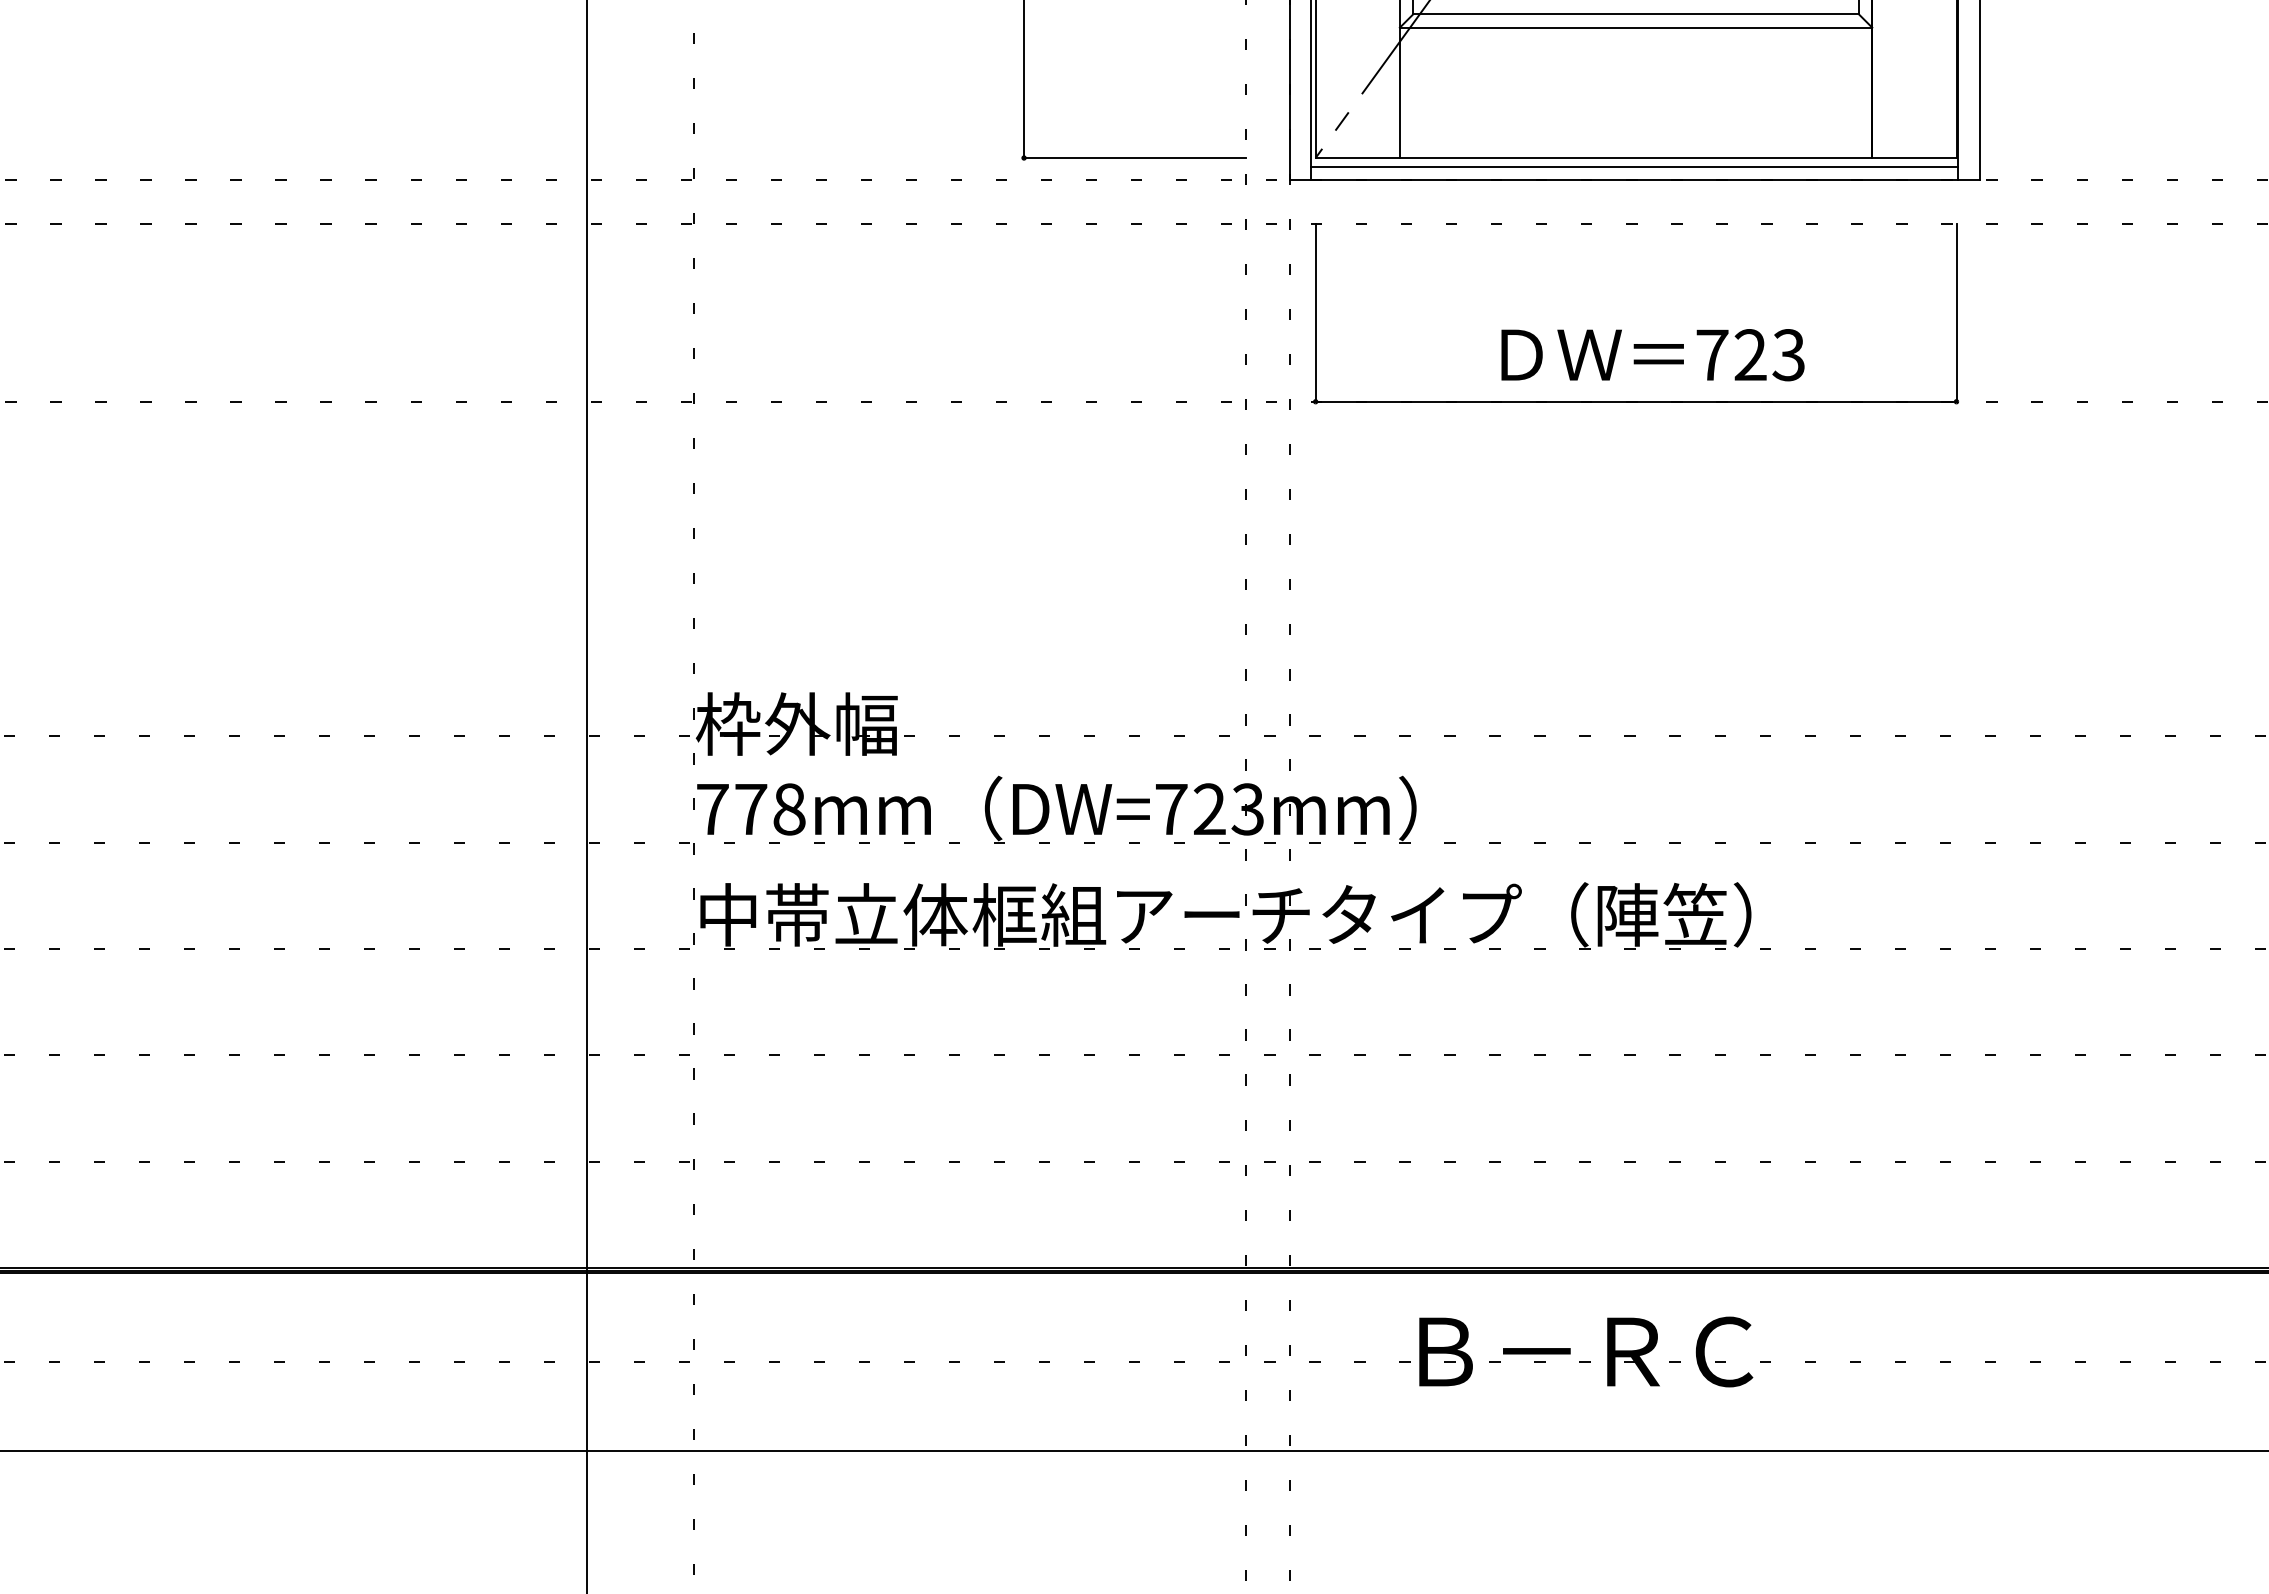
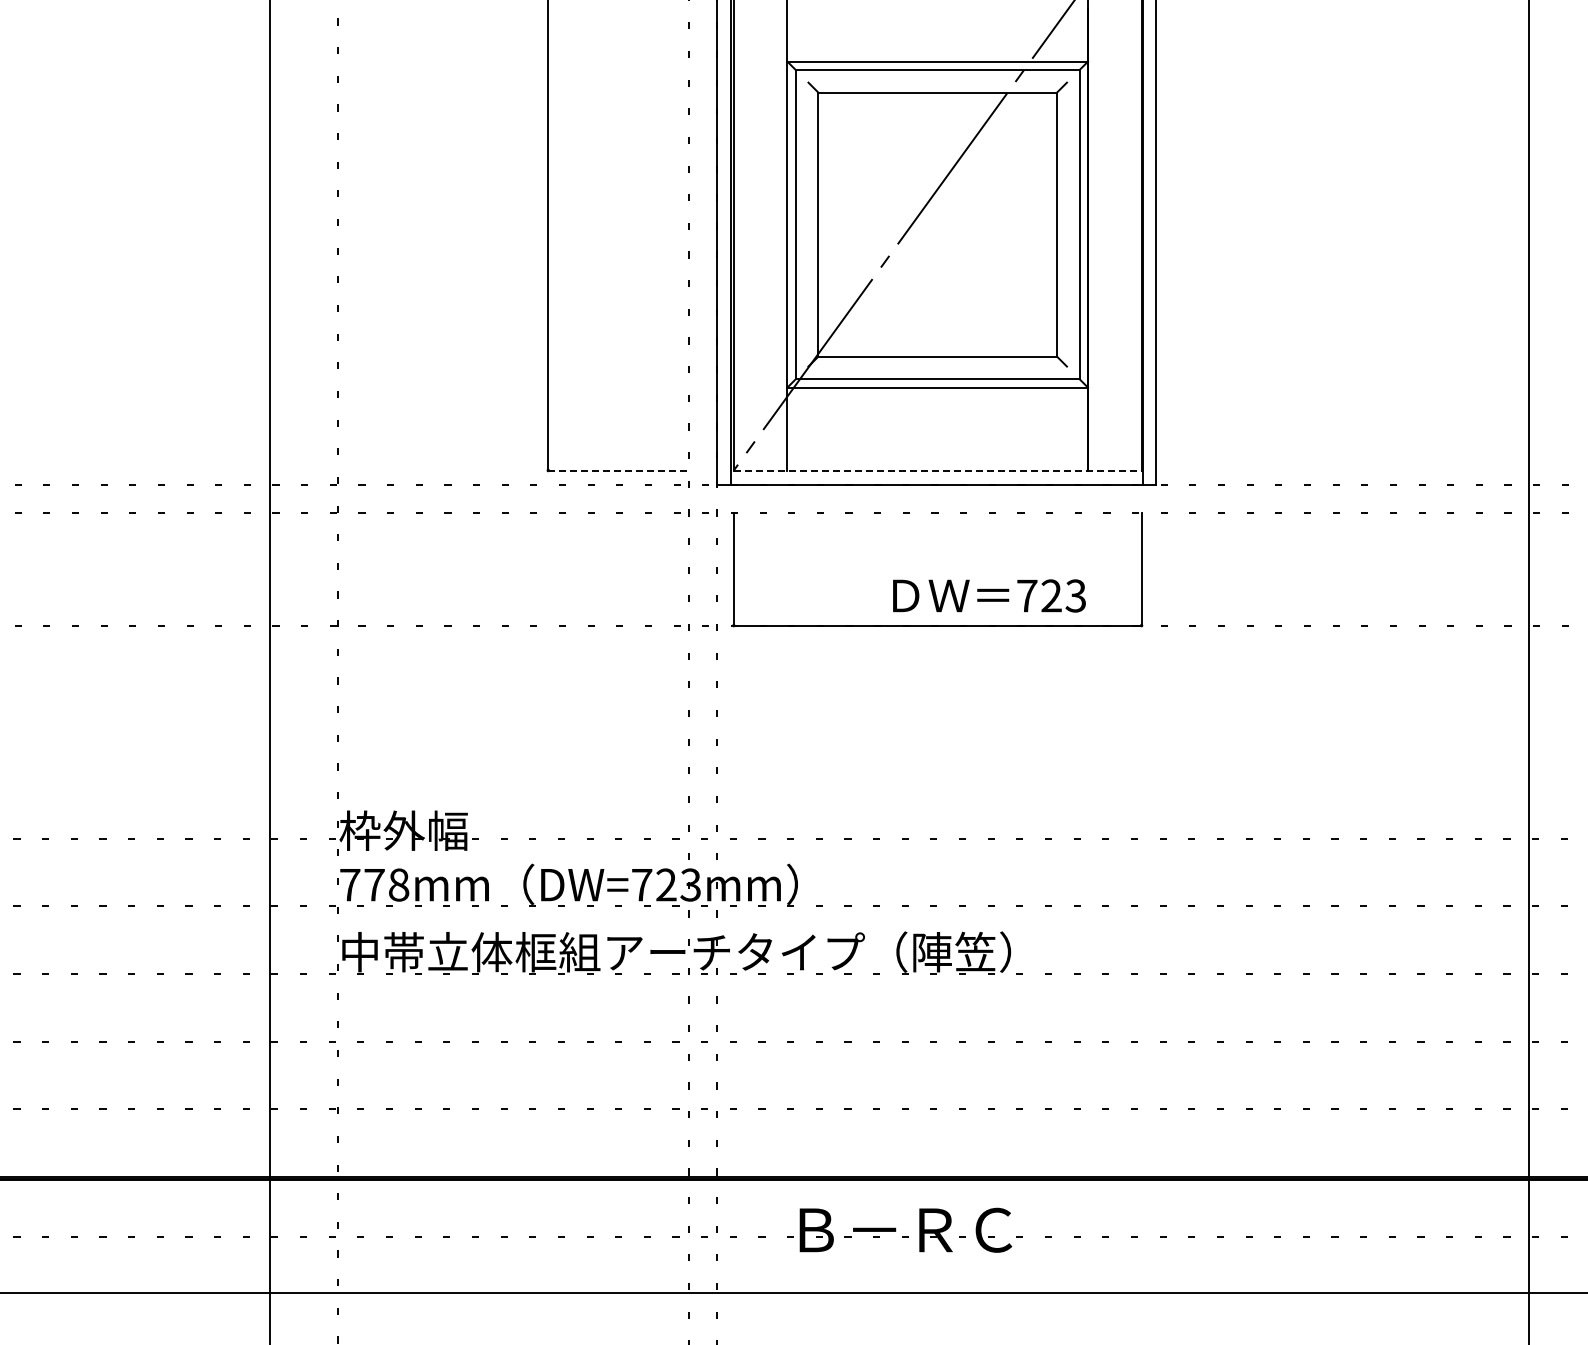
line: (1134, 157) -> (618, 470), solid -> dashed
line: (1635, 157) -> (937, 470), solid -> dashed
line: (1634, 167) -> (936, 476), removed
text: (1653, 354) -> (989, 595), moved

